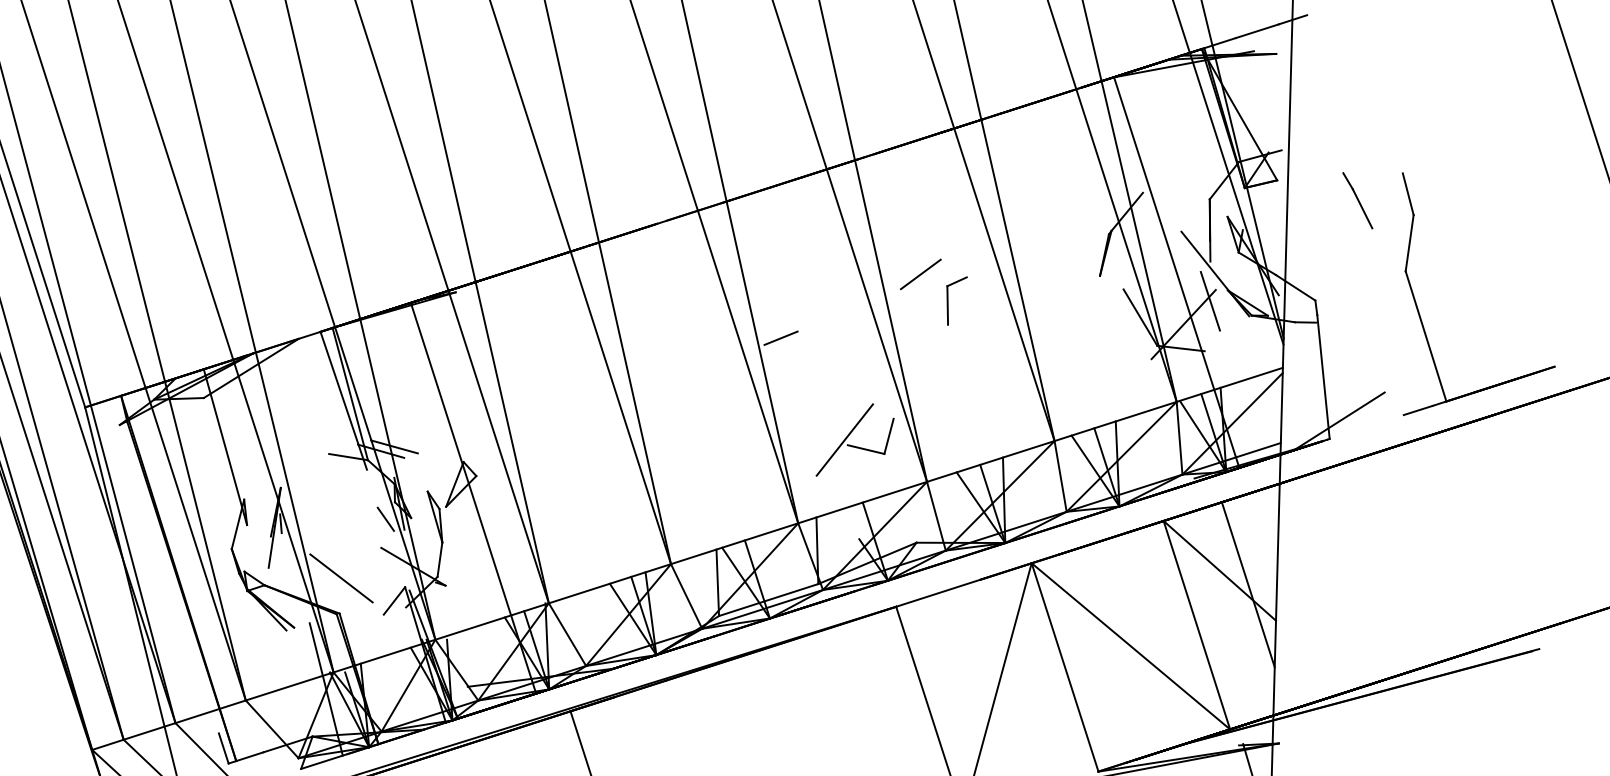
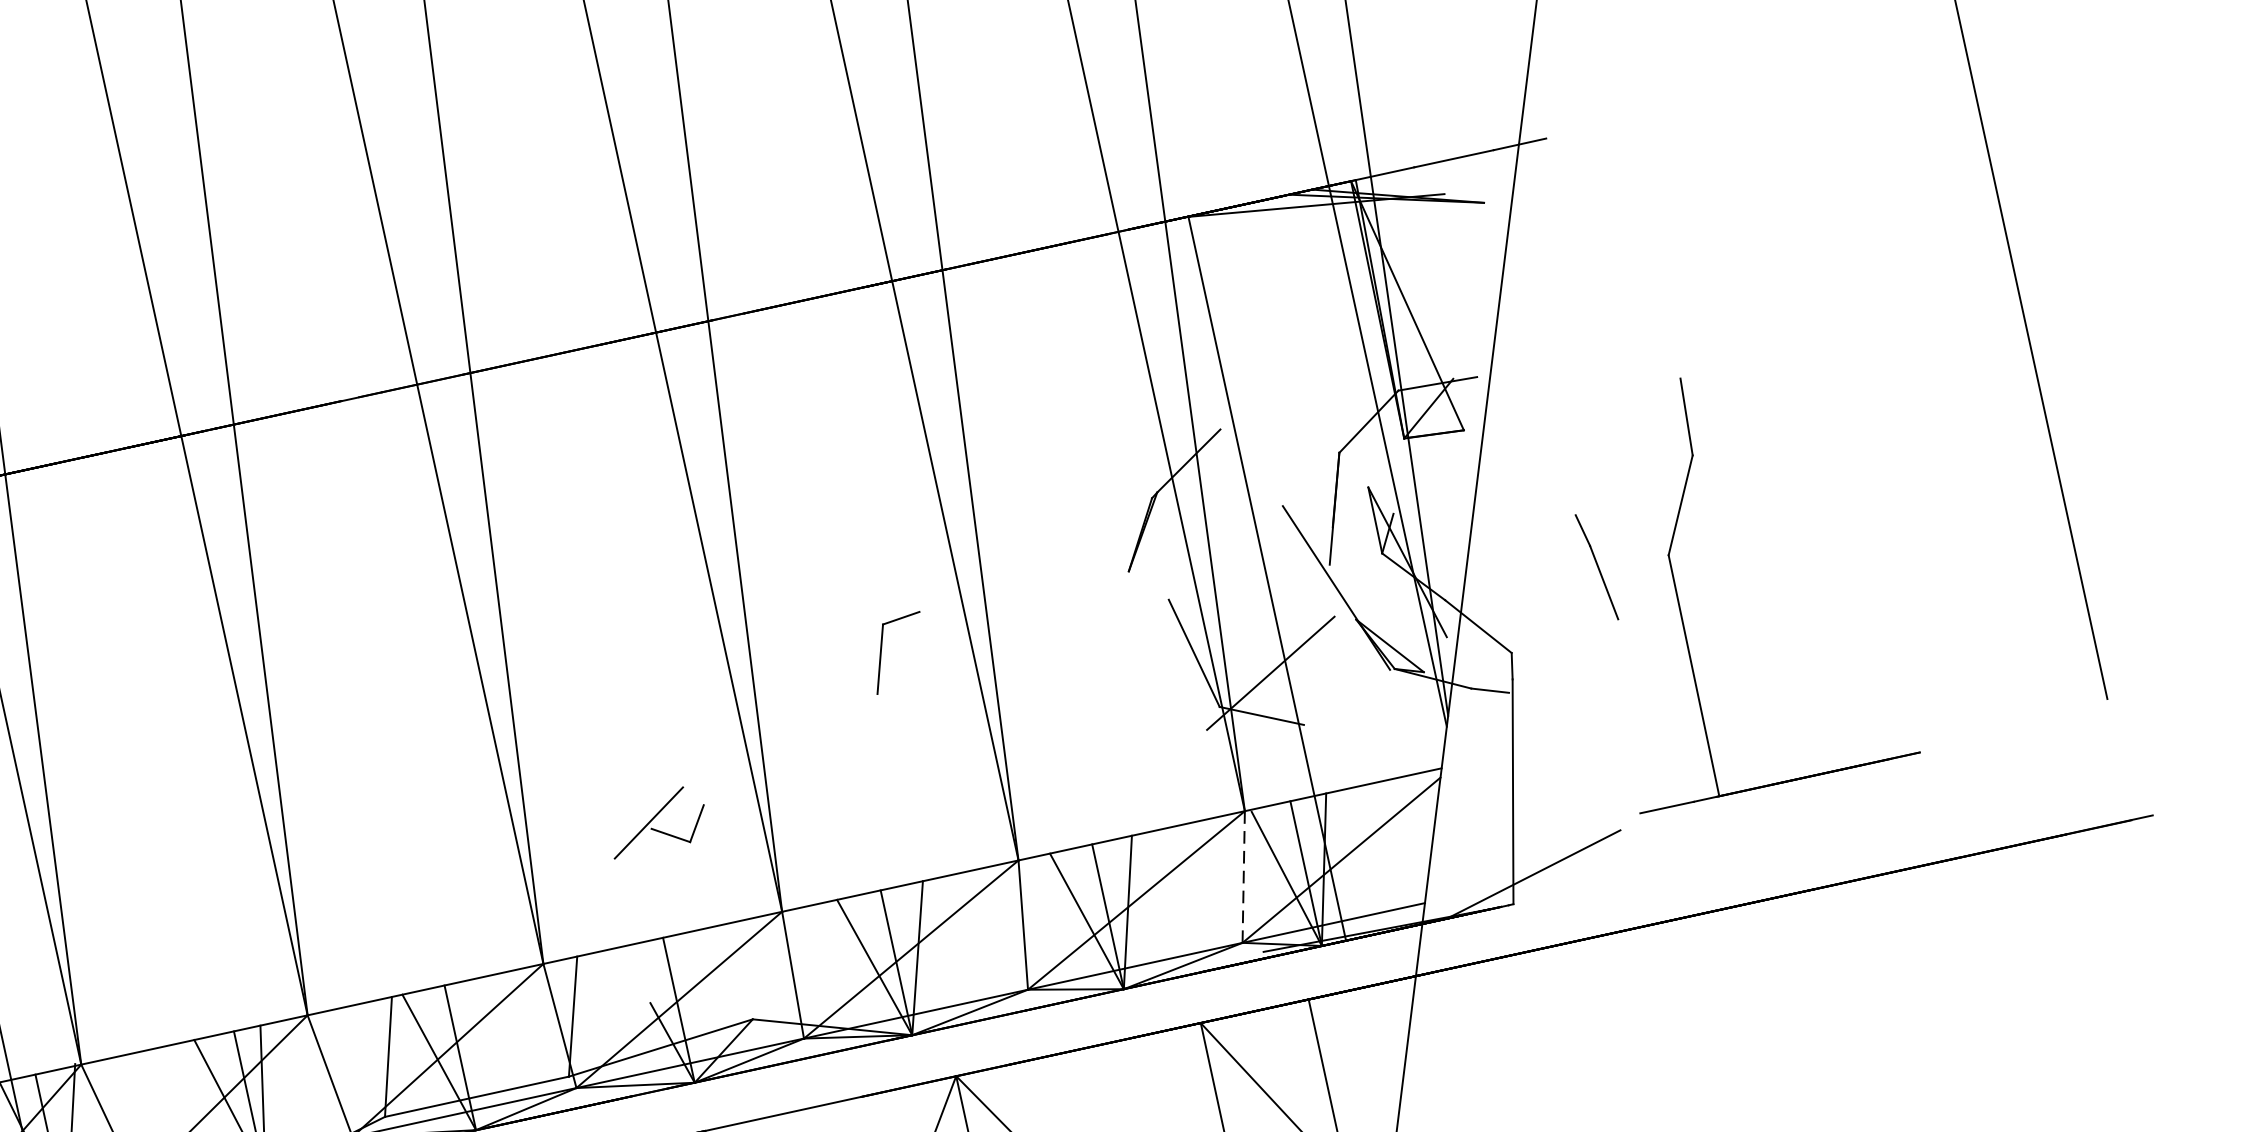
line: (1357, 200) -> (1596, 566), moved
line: (920, 274) -> (806, 537), removed
part: (948, 300) -> (882, 650), moved
line: (1209, 300) -> (1321, 634), removed
part: (1420, 314) -> (1687, 635), moved
line: (780, 337) -> (543, 626), removed
line: (1179, 438) -> (1243, 877), solid -> dashed
part: (854, 439) -> (659, 823), size x0.6

